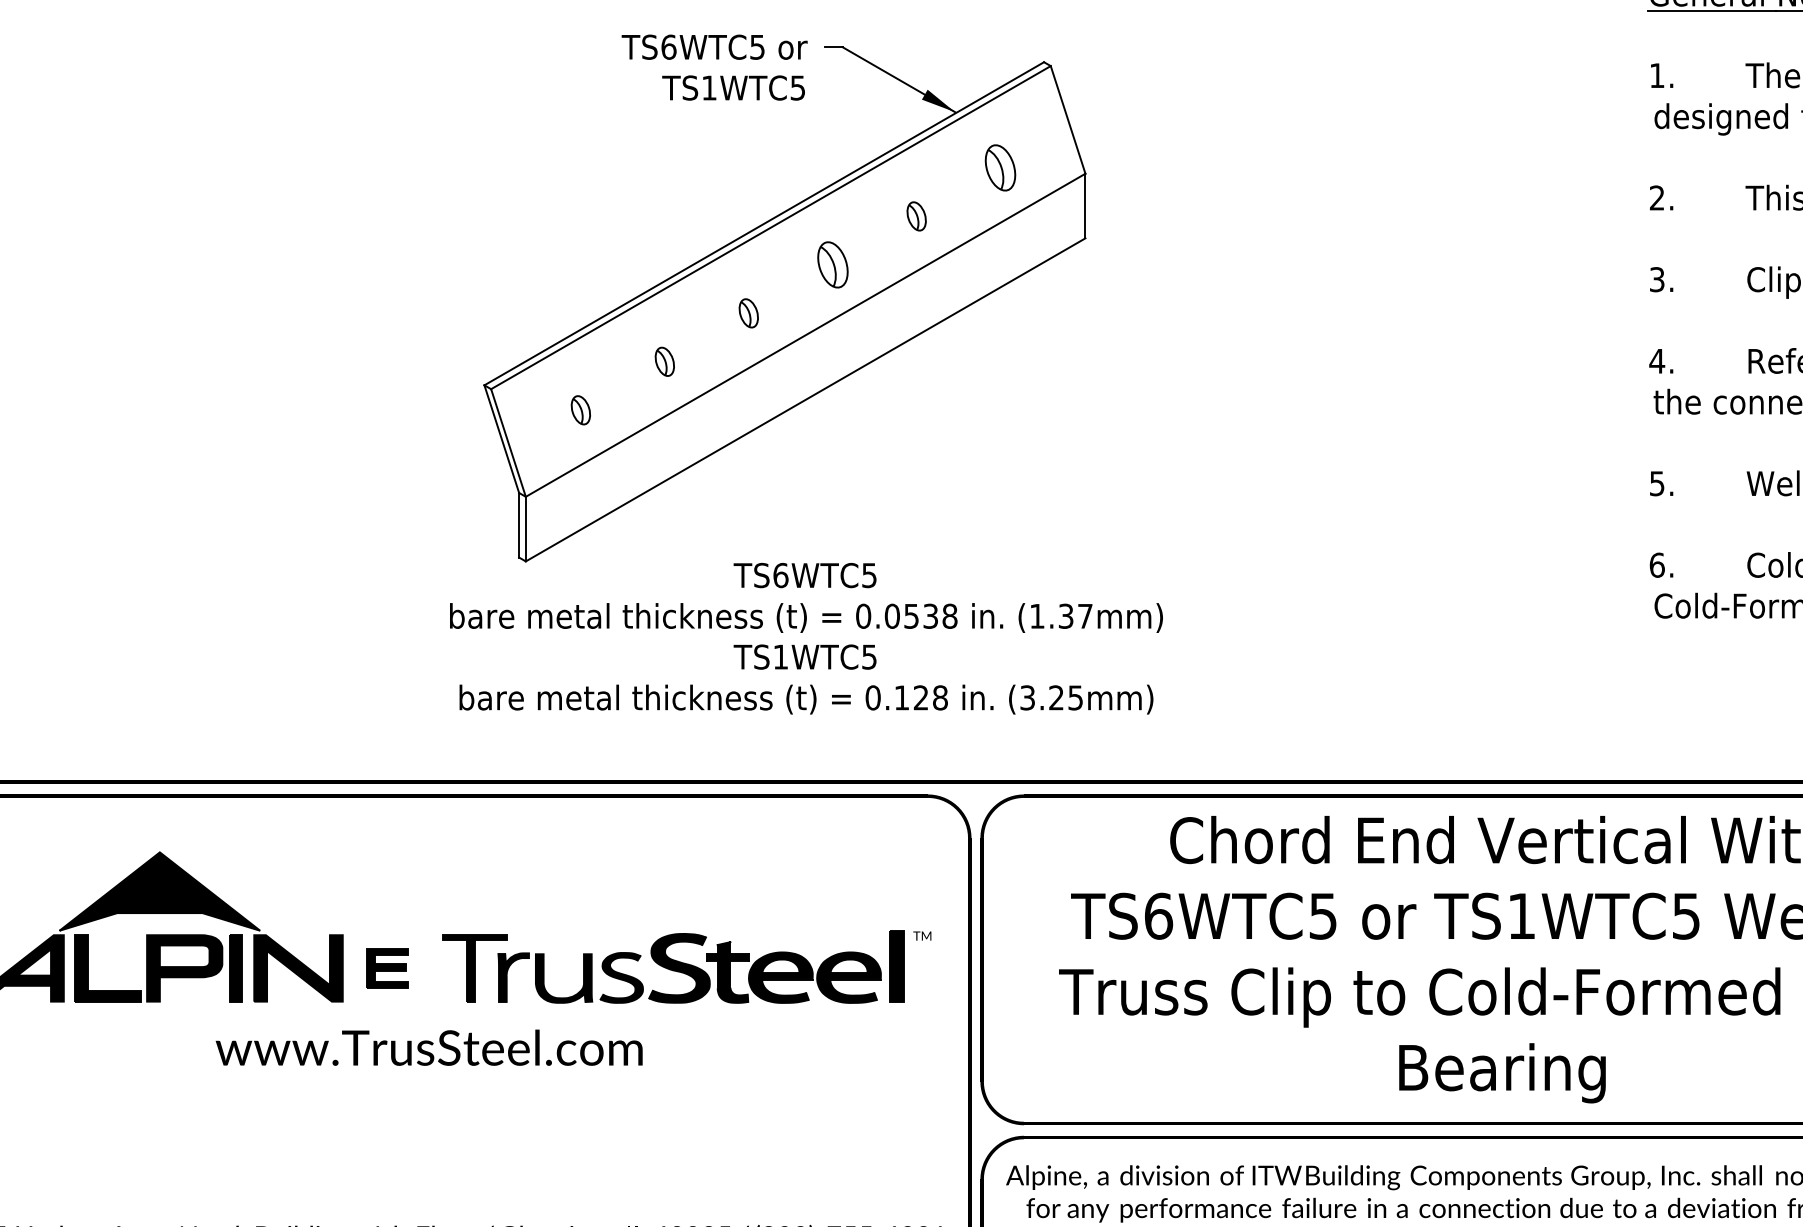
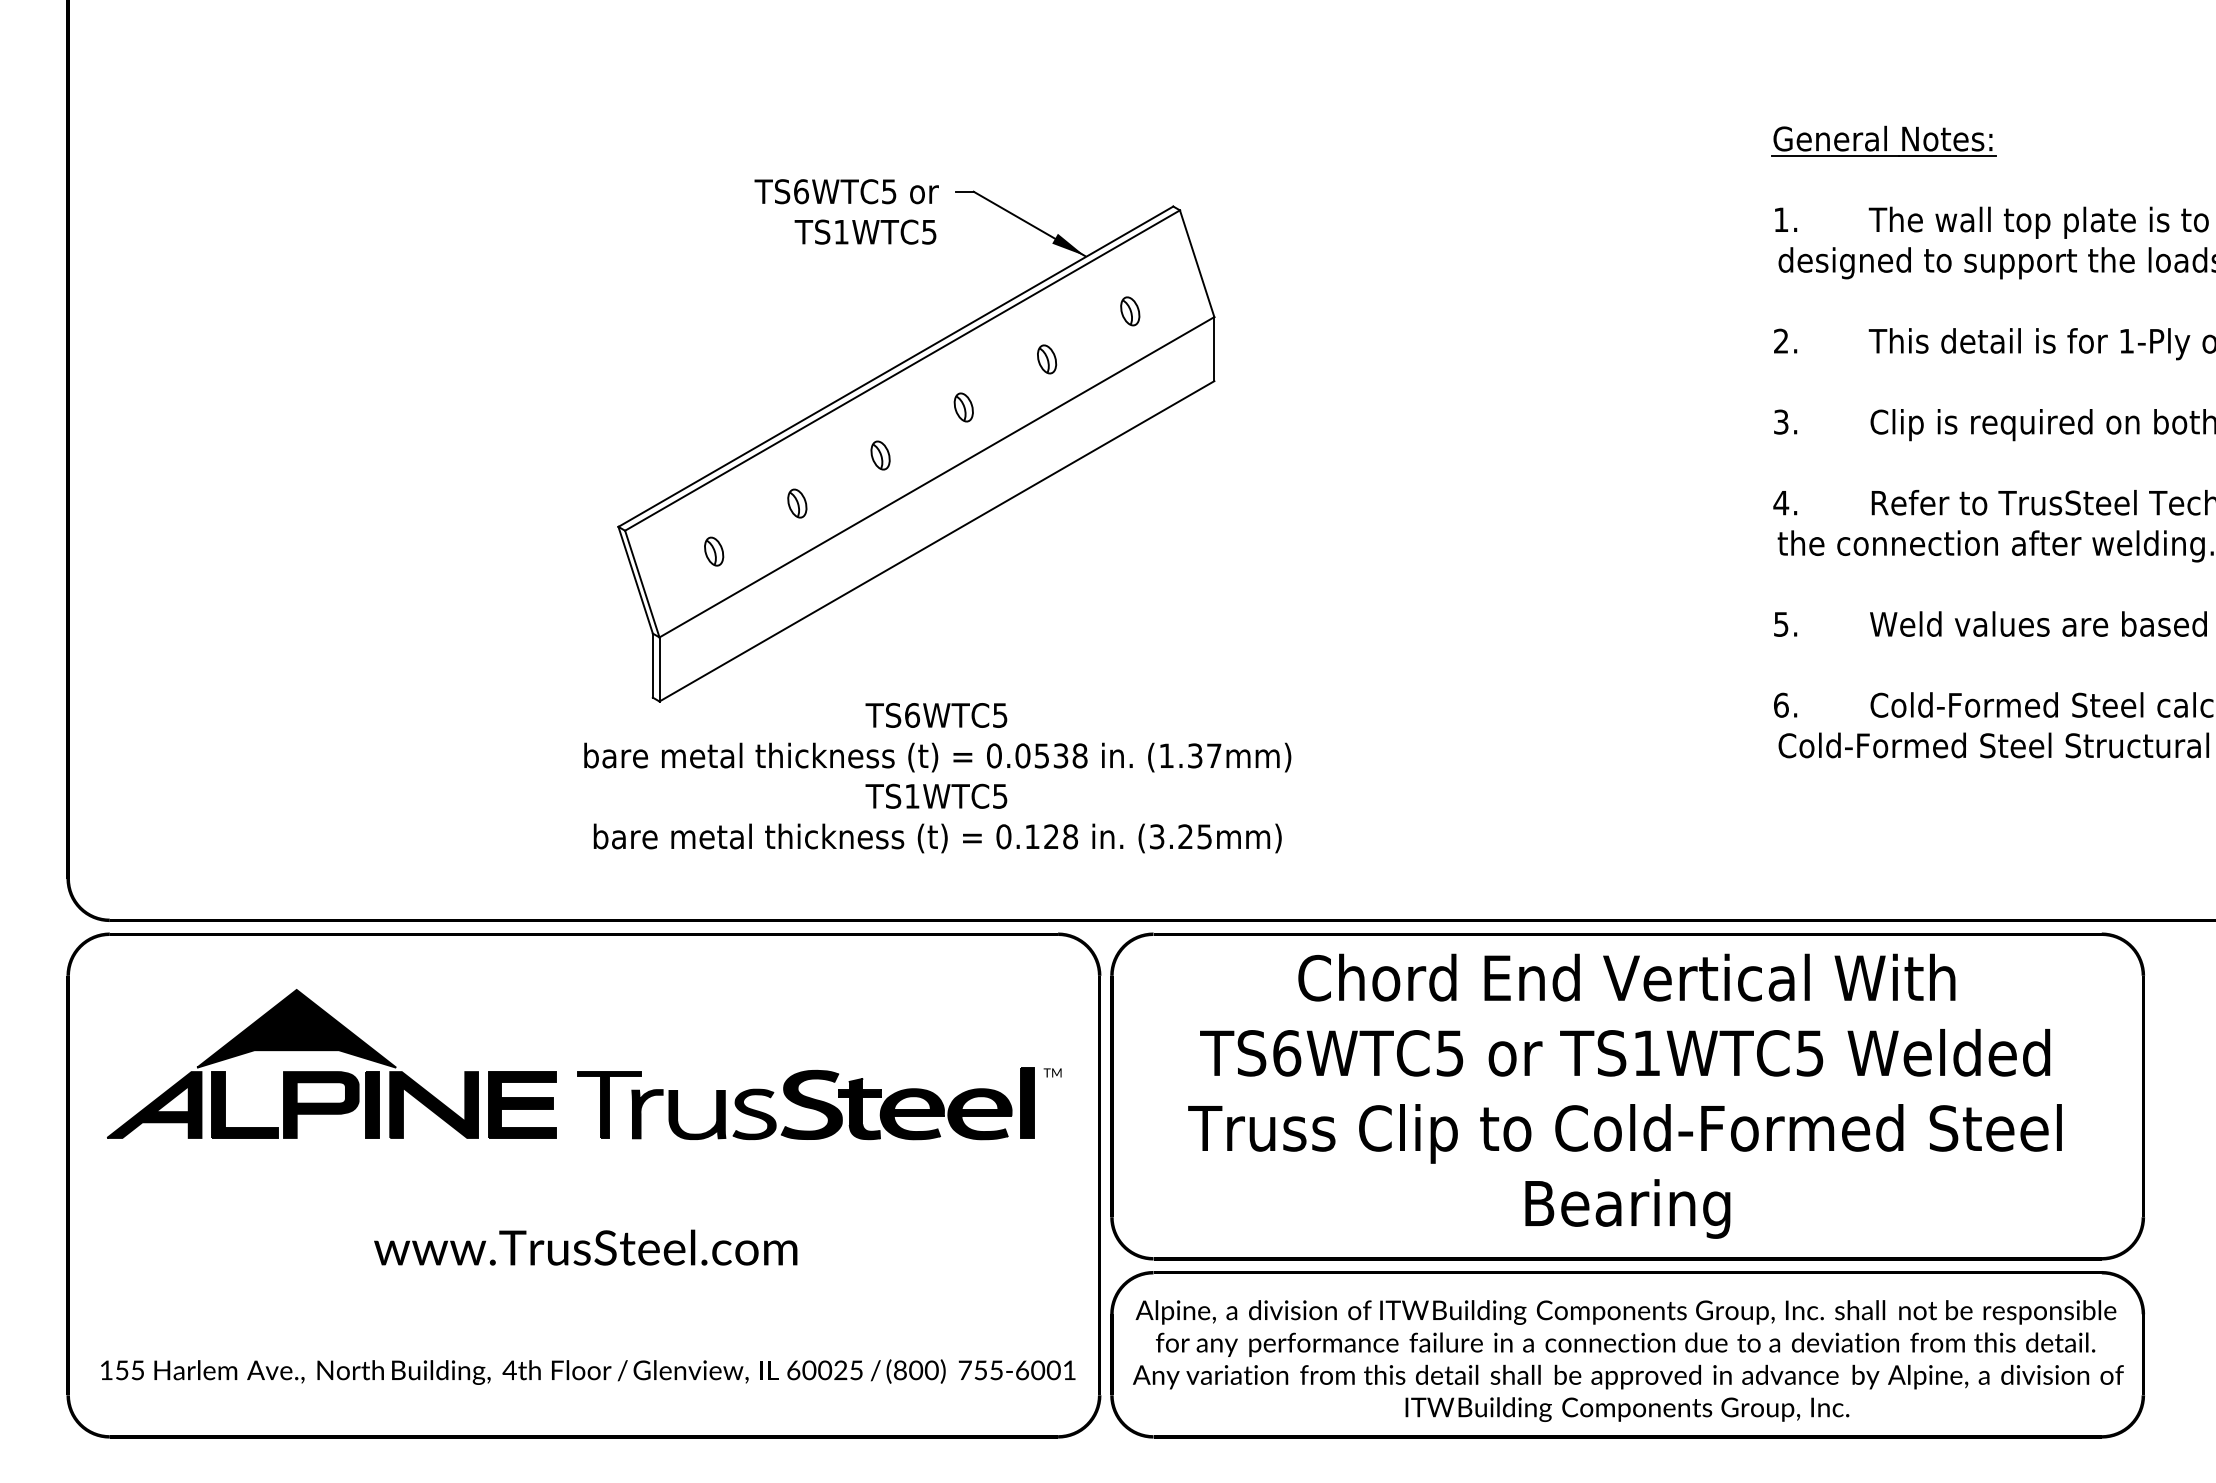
part: (1000, 168) -> (1130, 311), size x0.62
part: (832, 264) -> (963, 407), size x0.62
part: (387, 967) -> (522, 1104), size x1.67
text: (428, 1047) -> (585, 1247), moved

